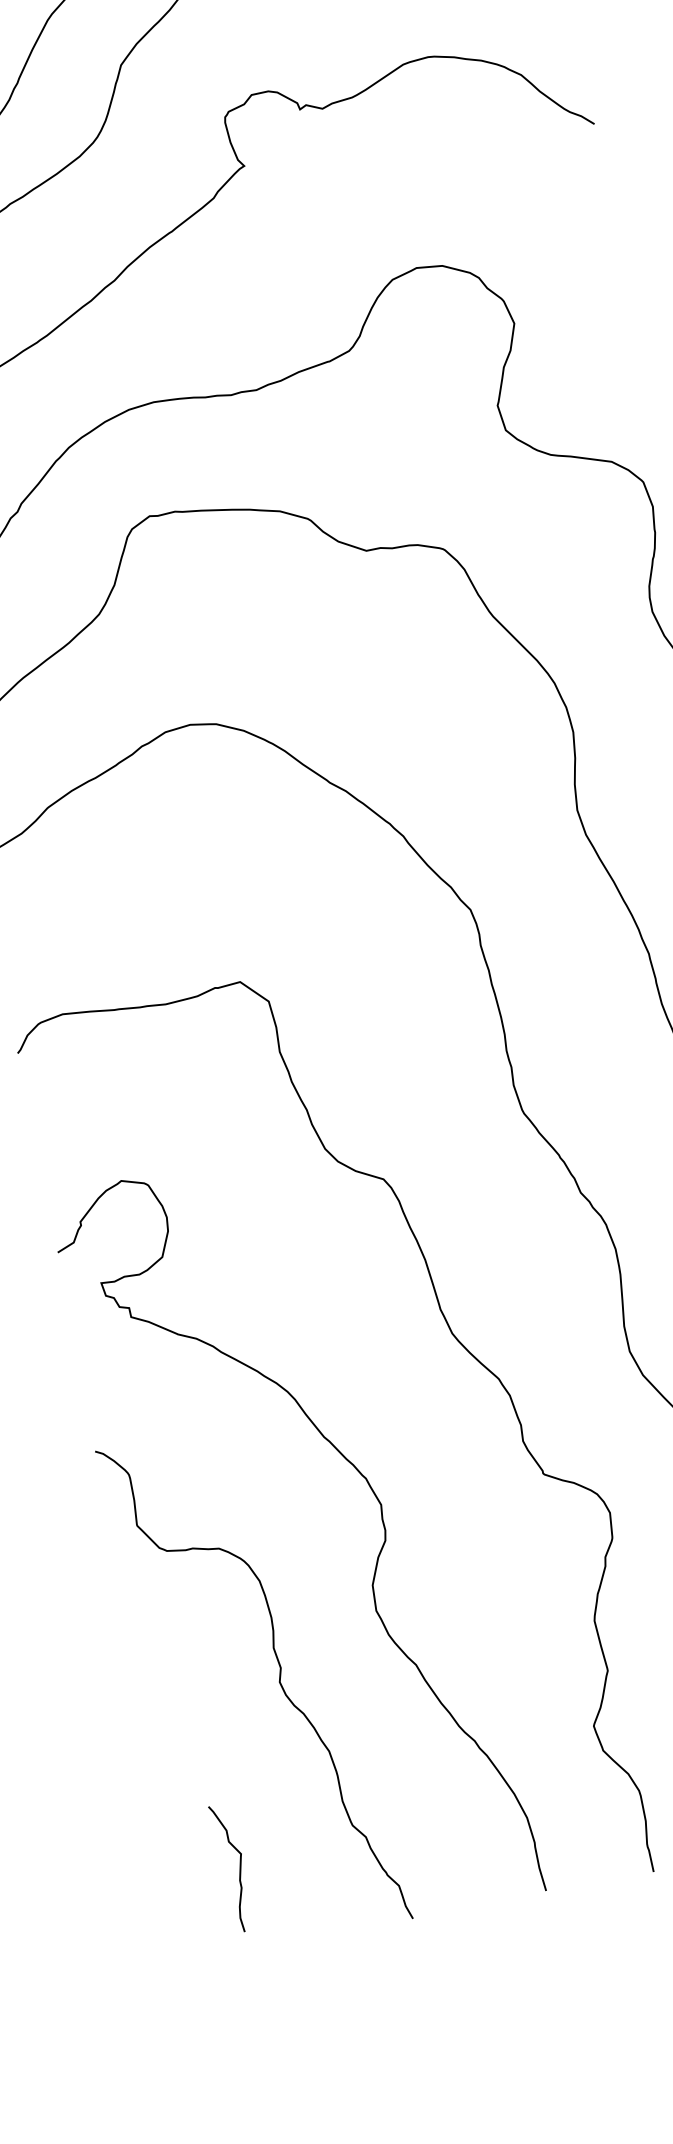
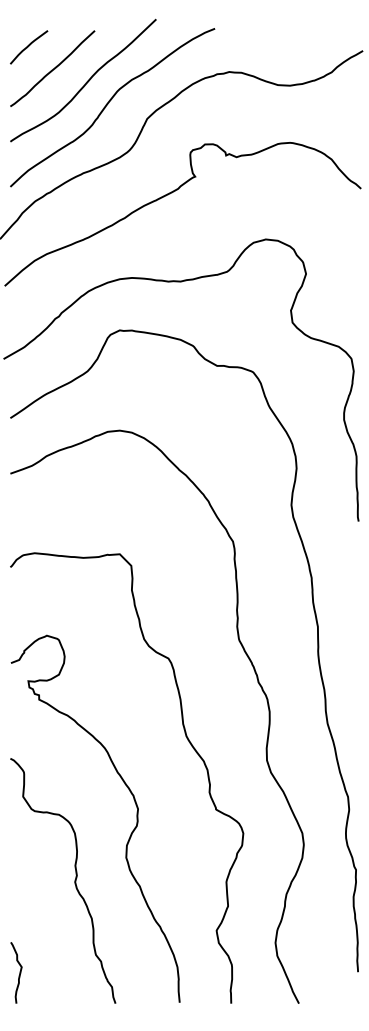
curve: (238, 1865) -> (19, 972), moved

